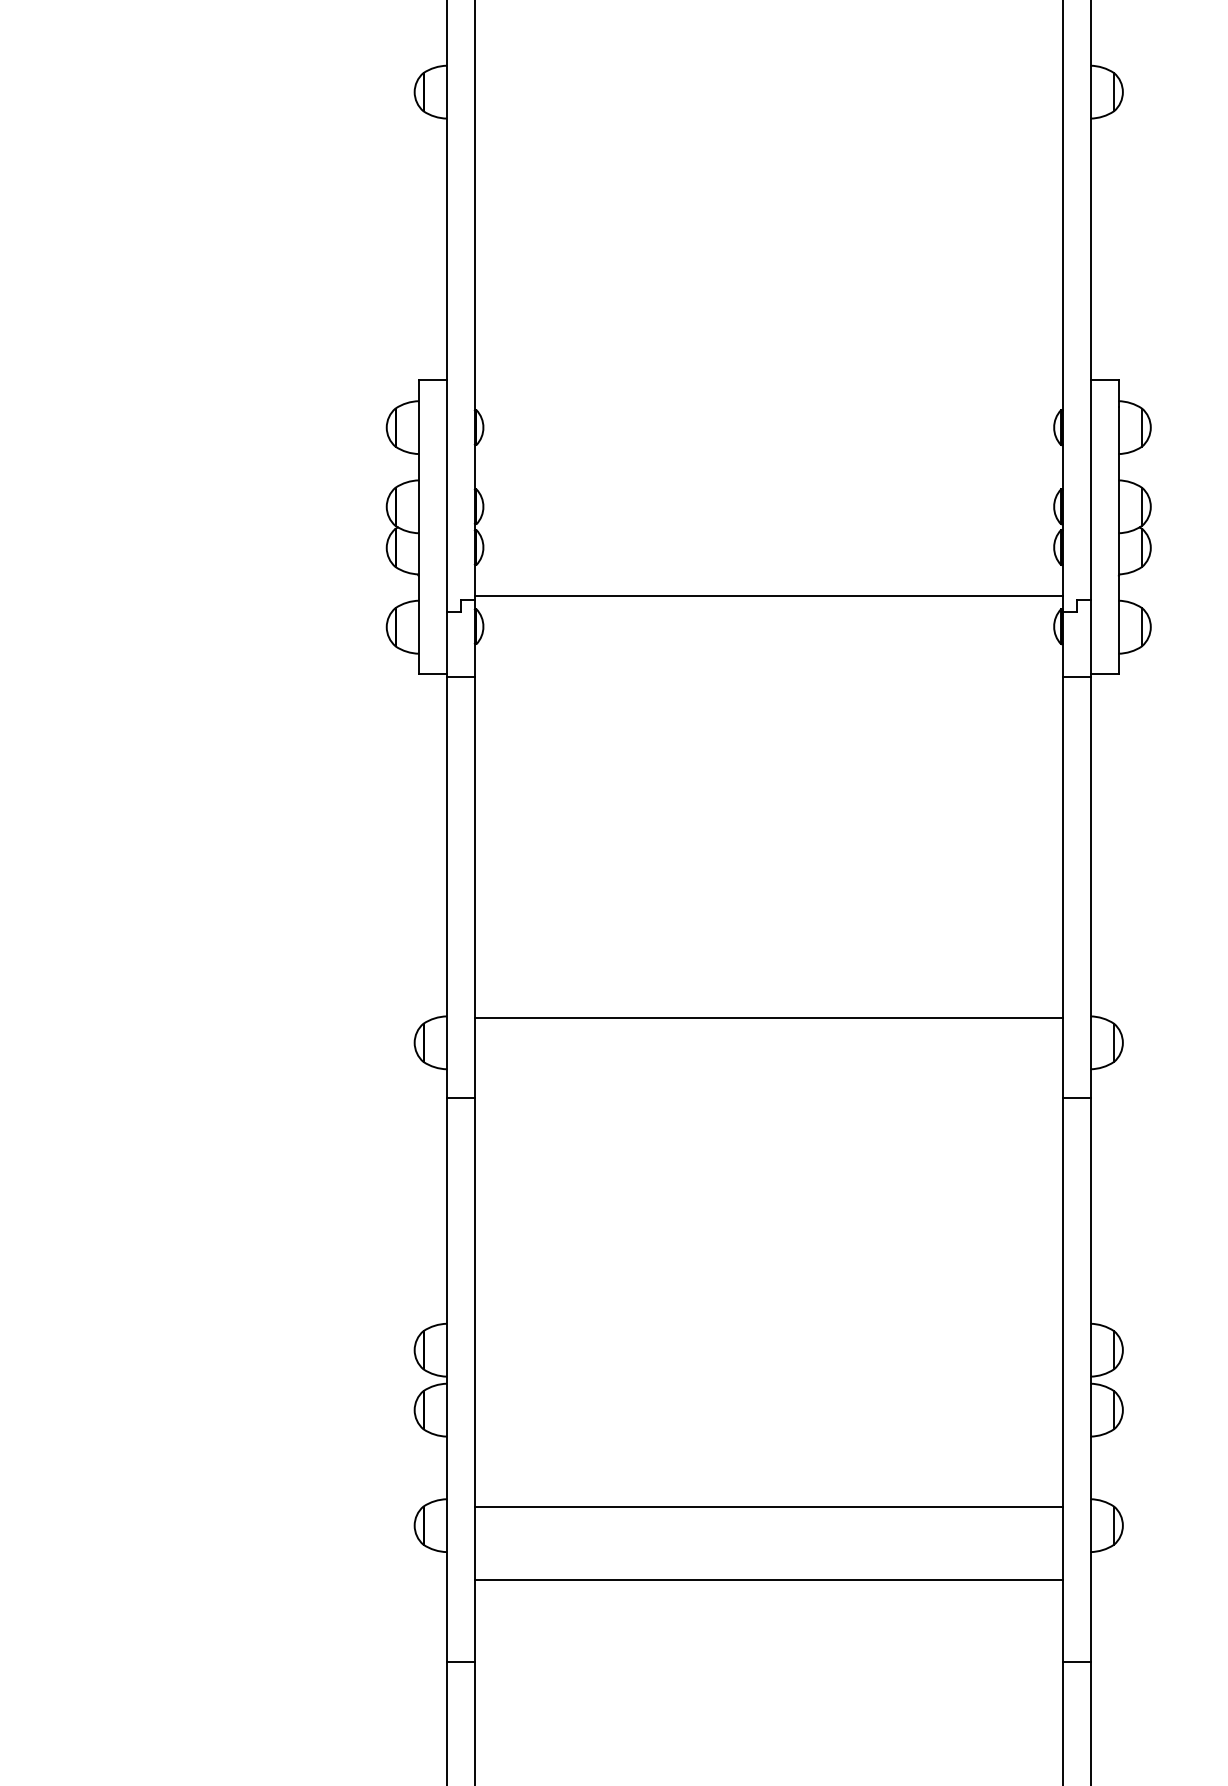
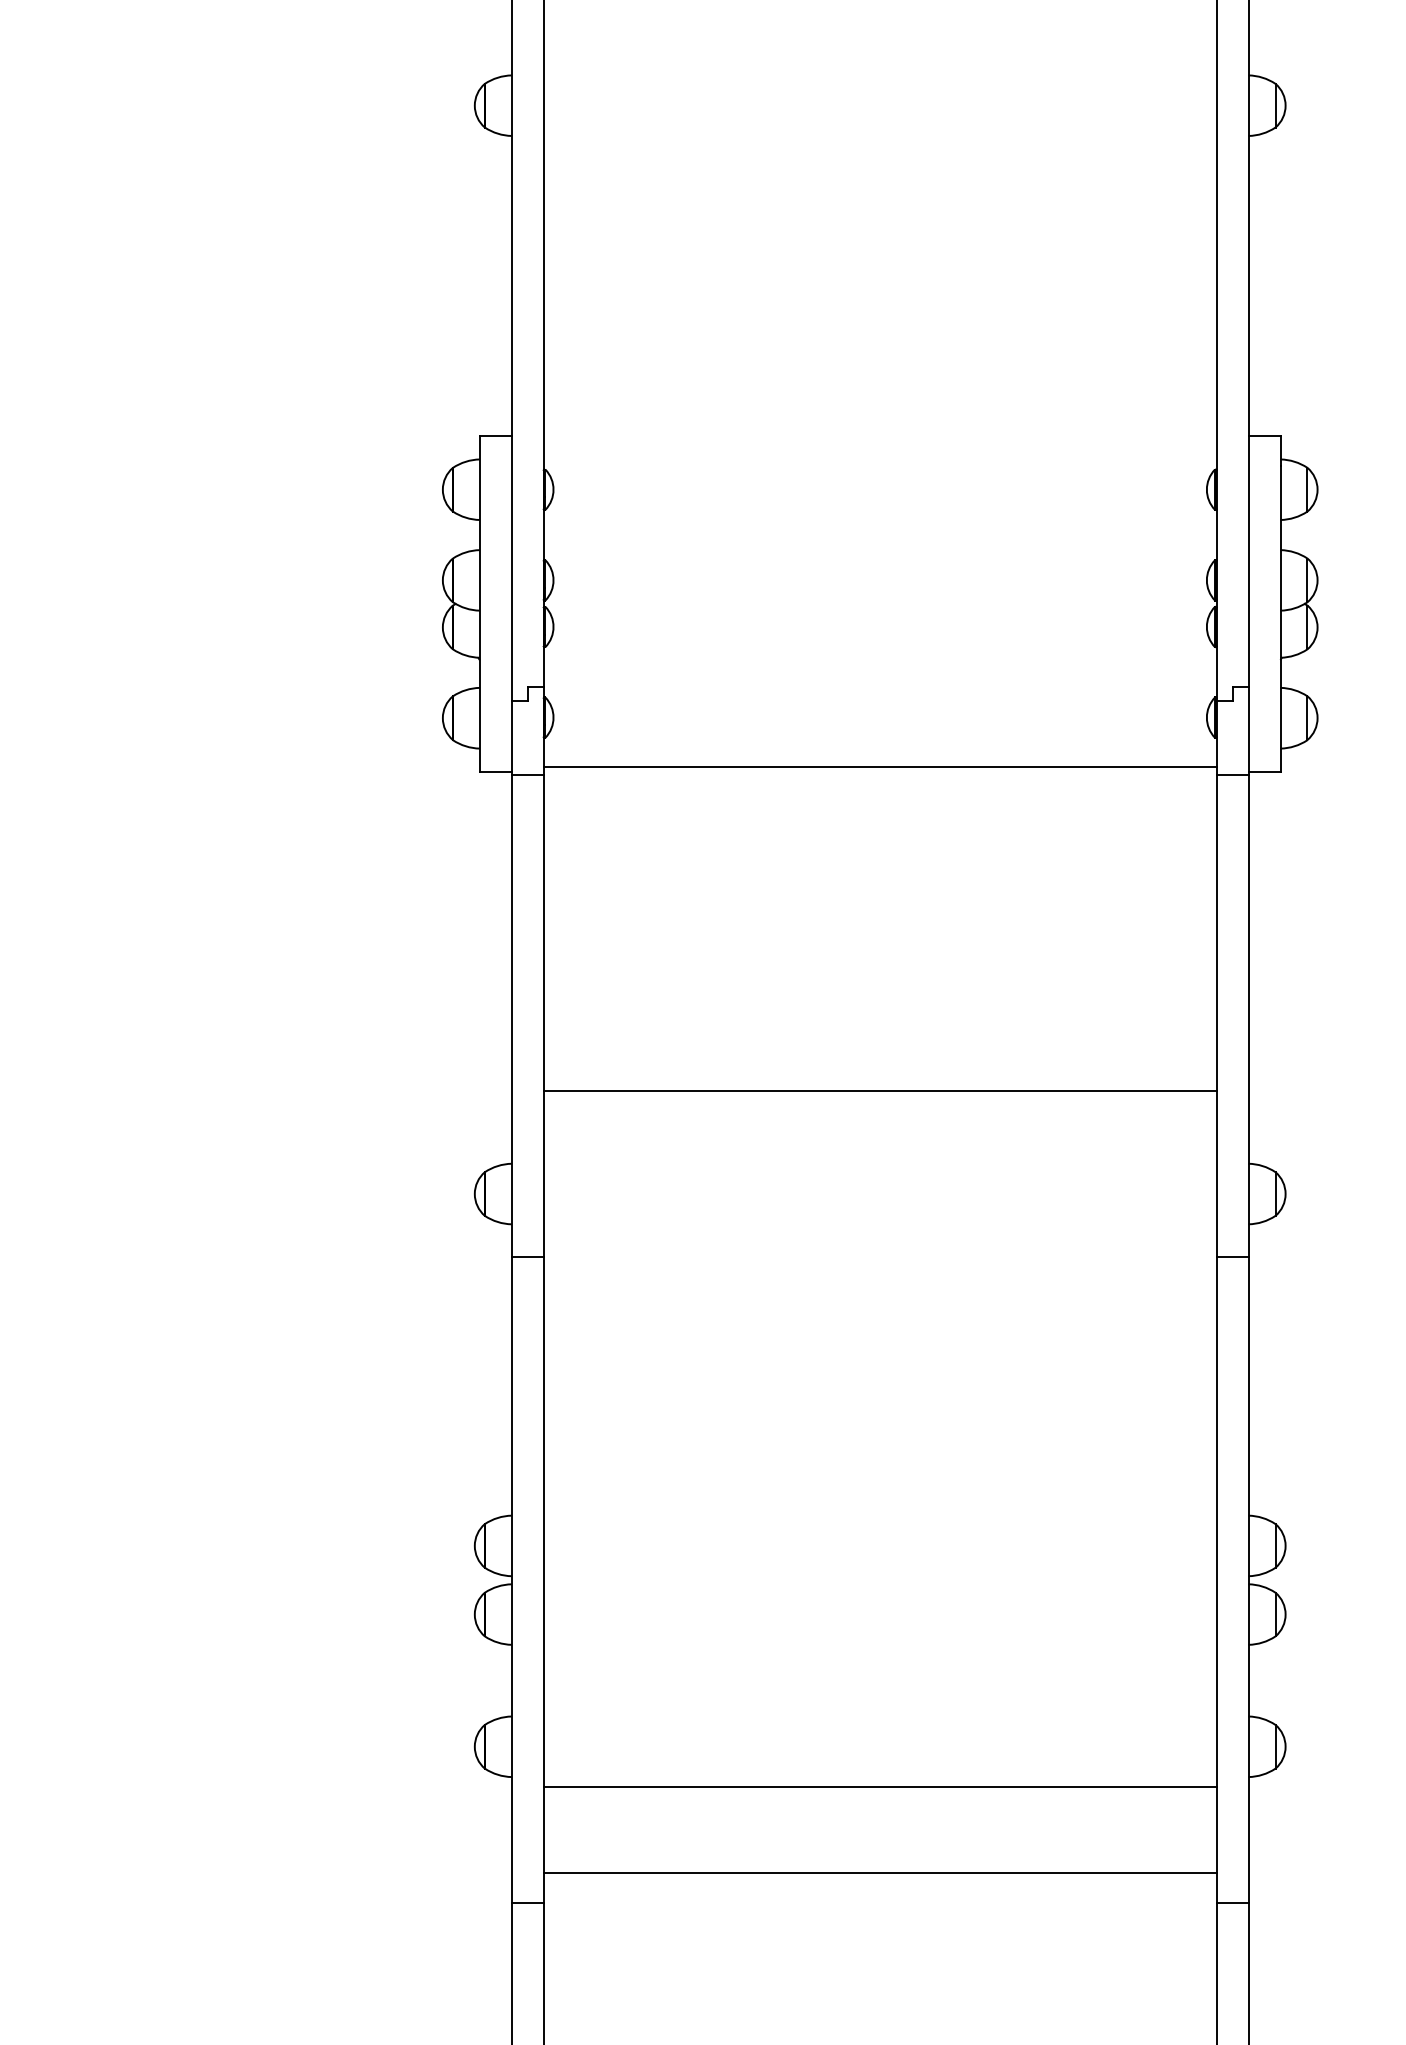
line: (768, 596) -> (879, 766), moved
line: (768, 1017) -> (879, 1091), moved
line: (768, 1506) -> (879, 1786), moved
line: (768, 1580) -> (879, 1873), moved

